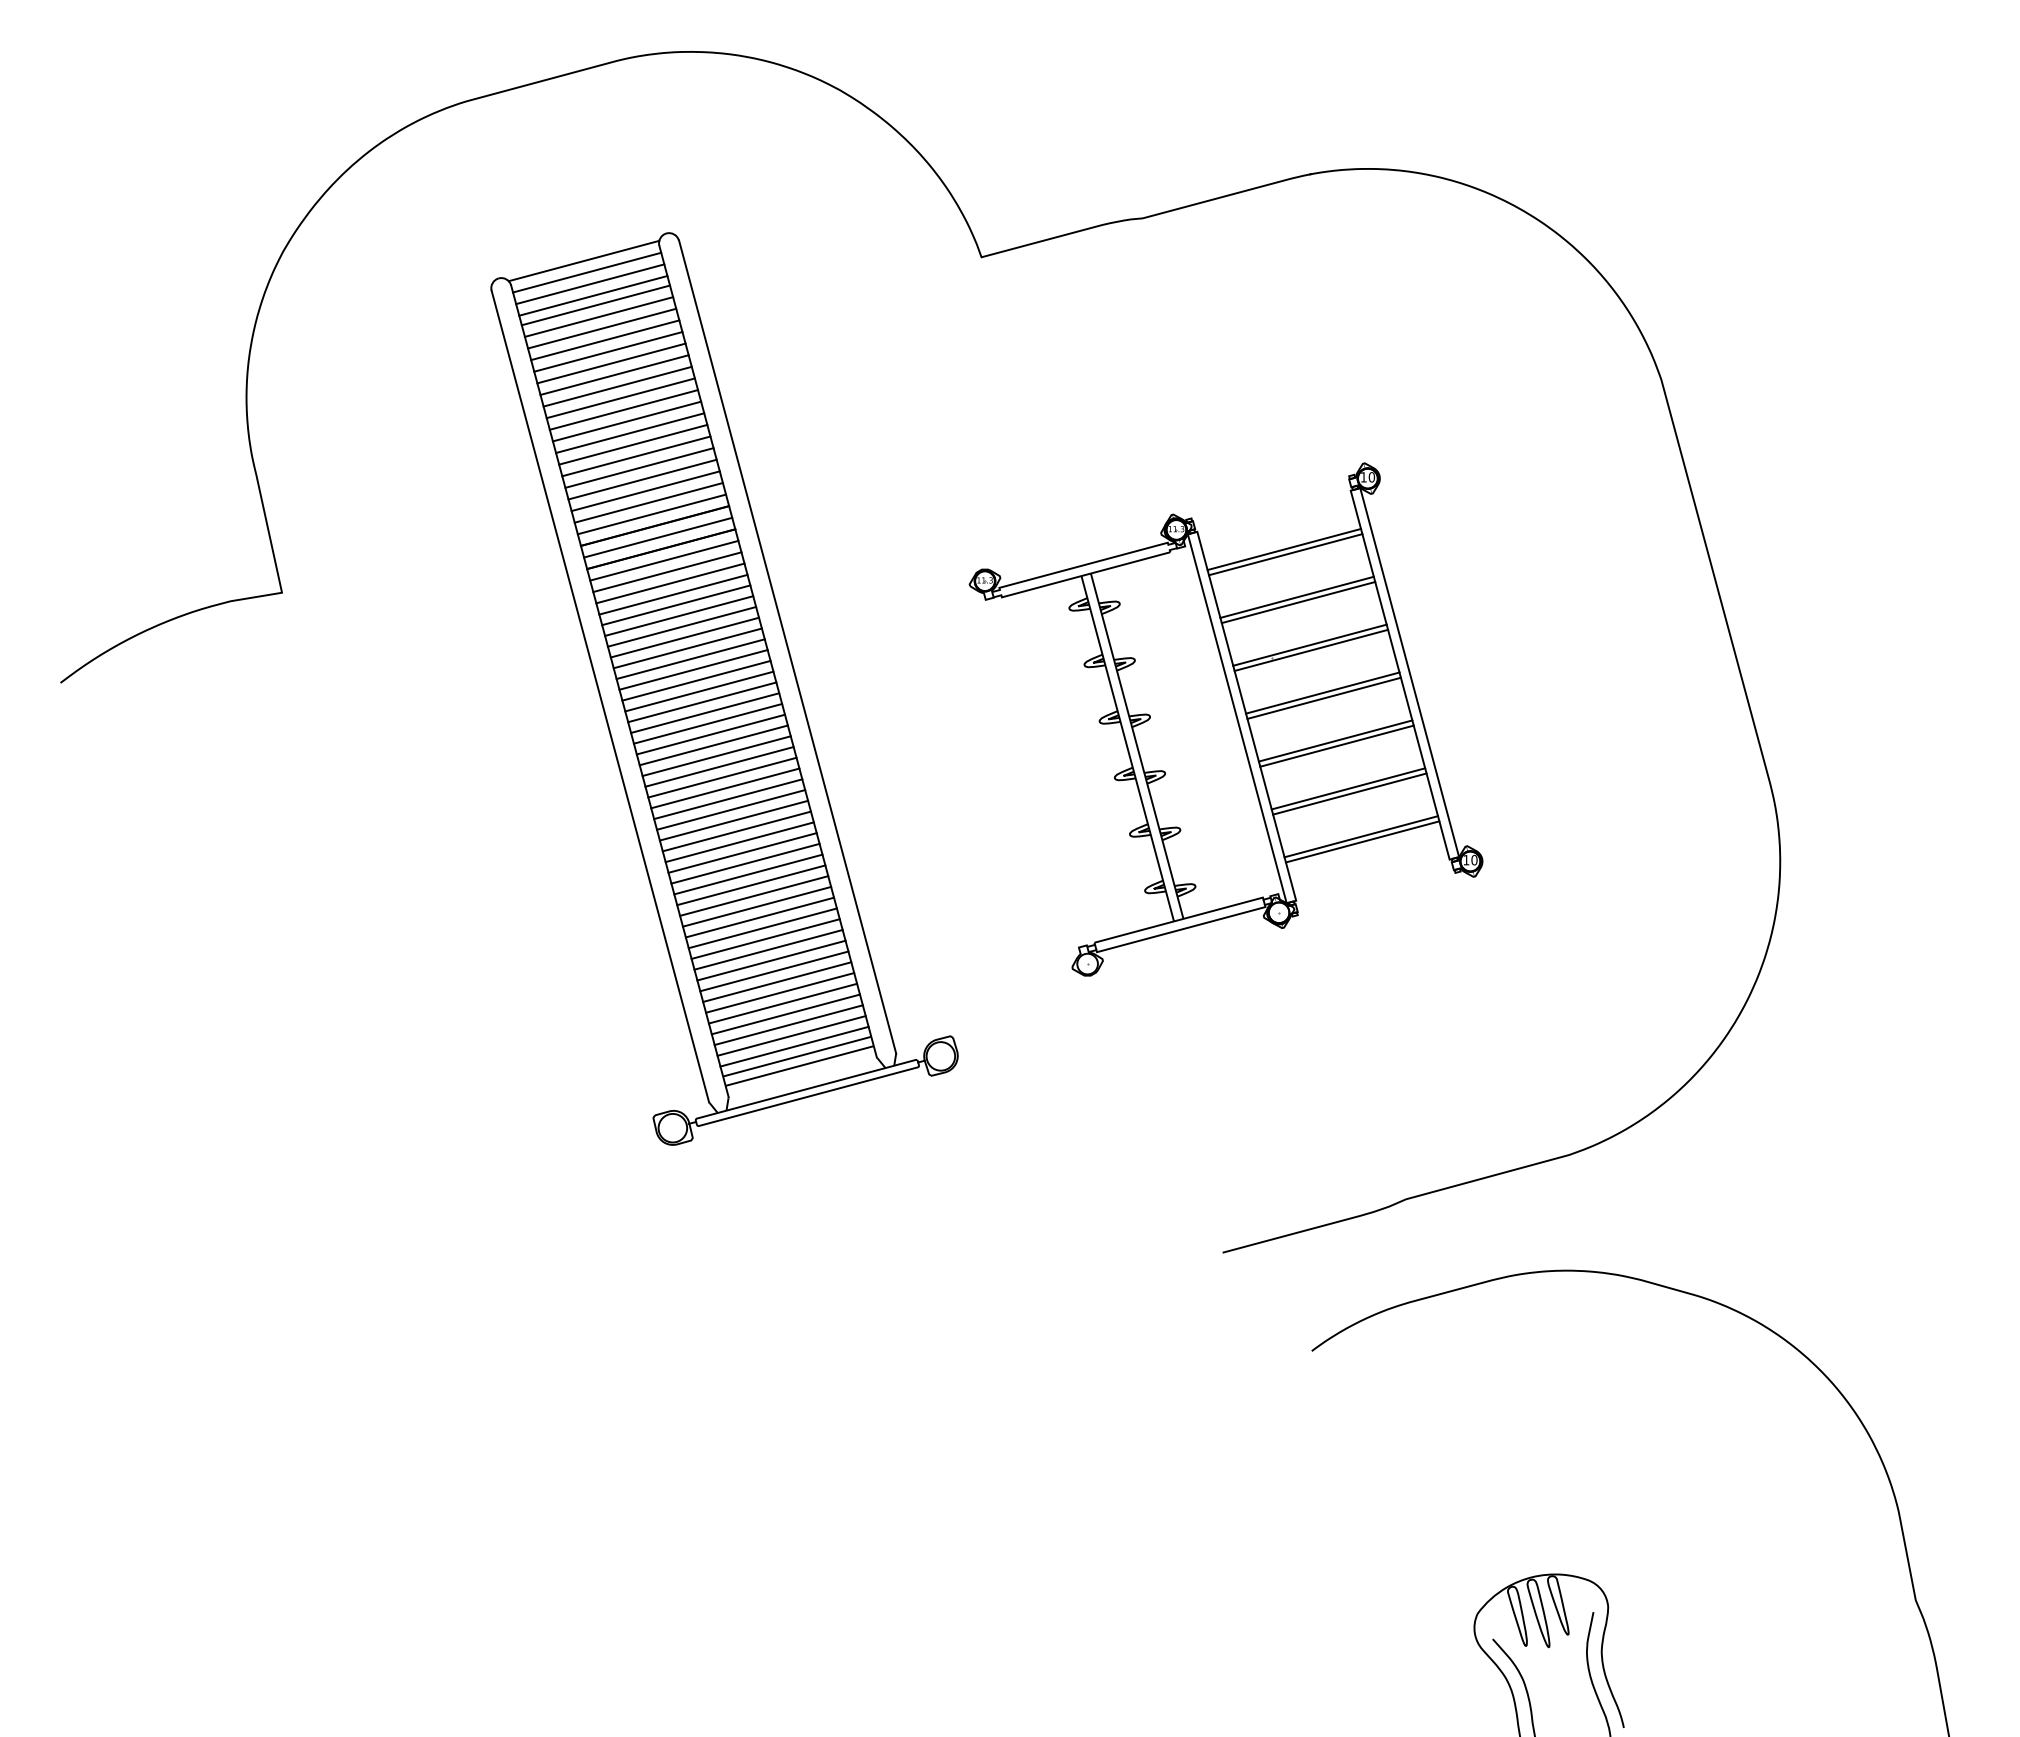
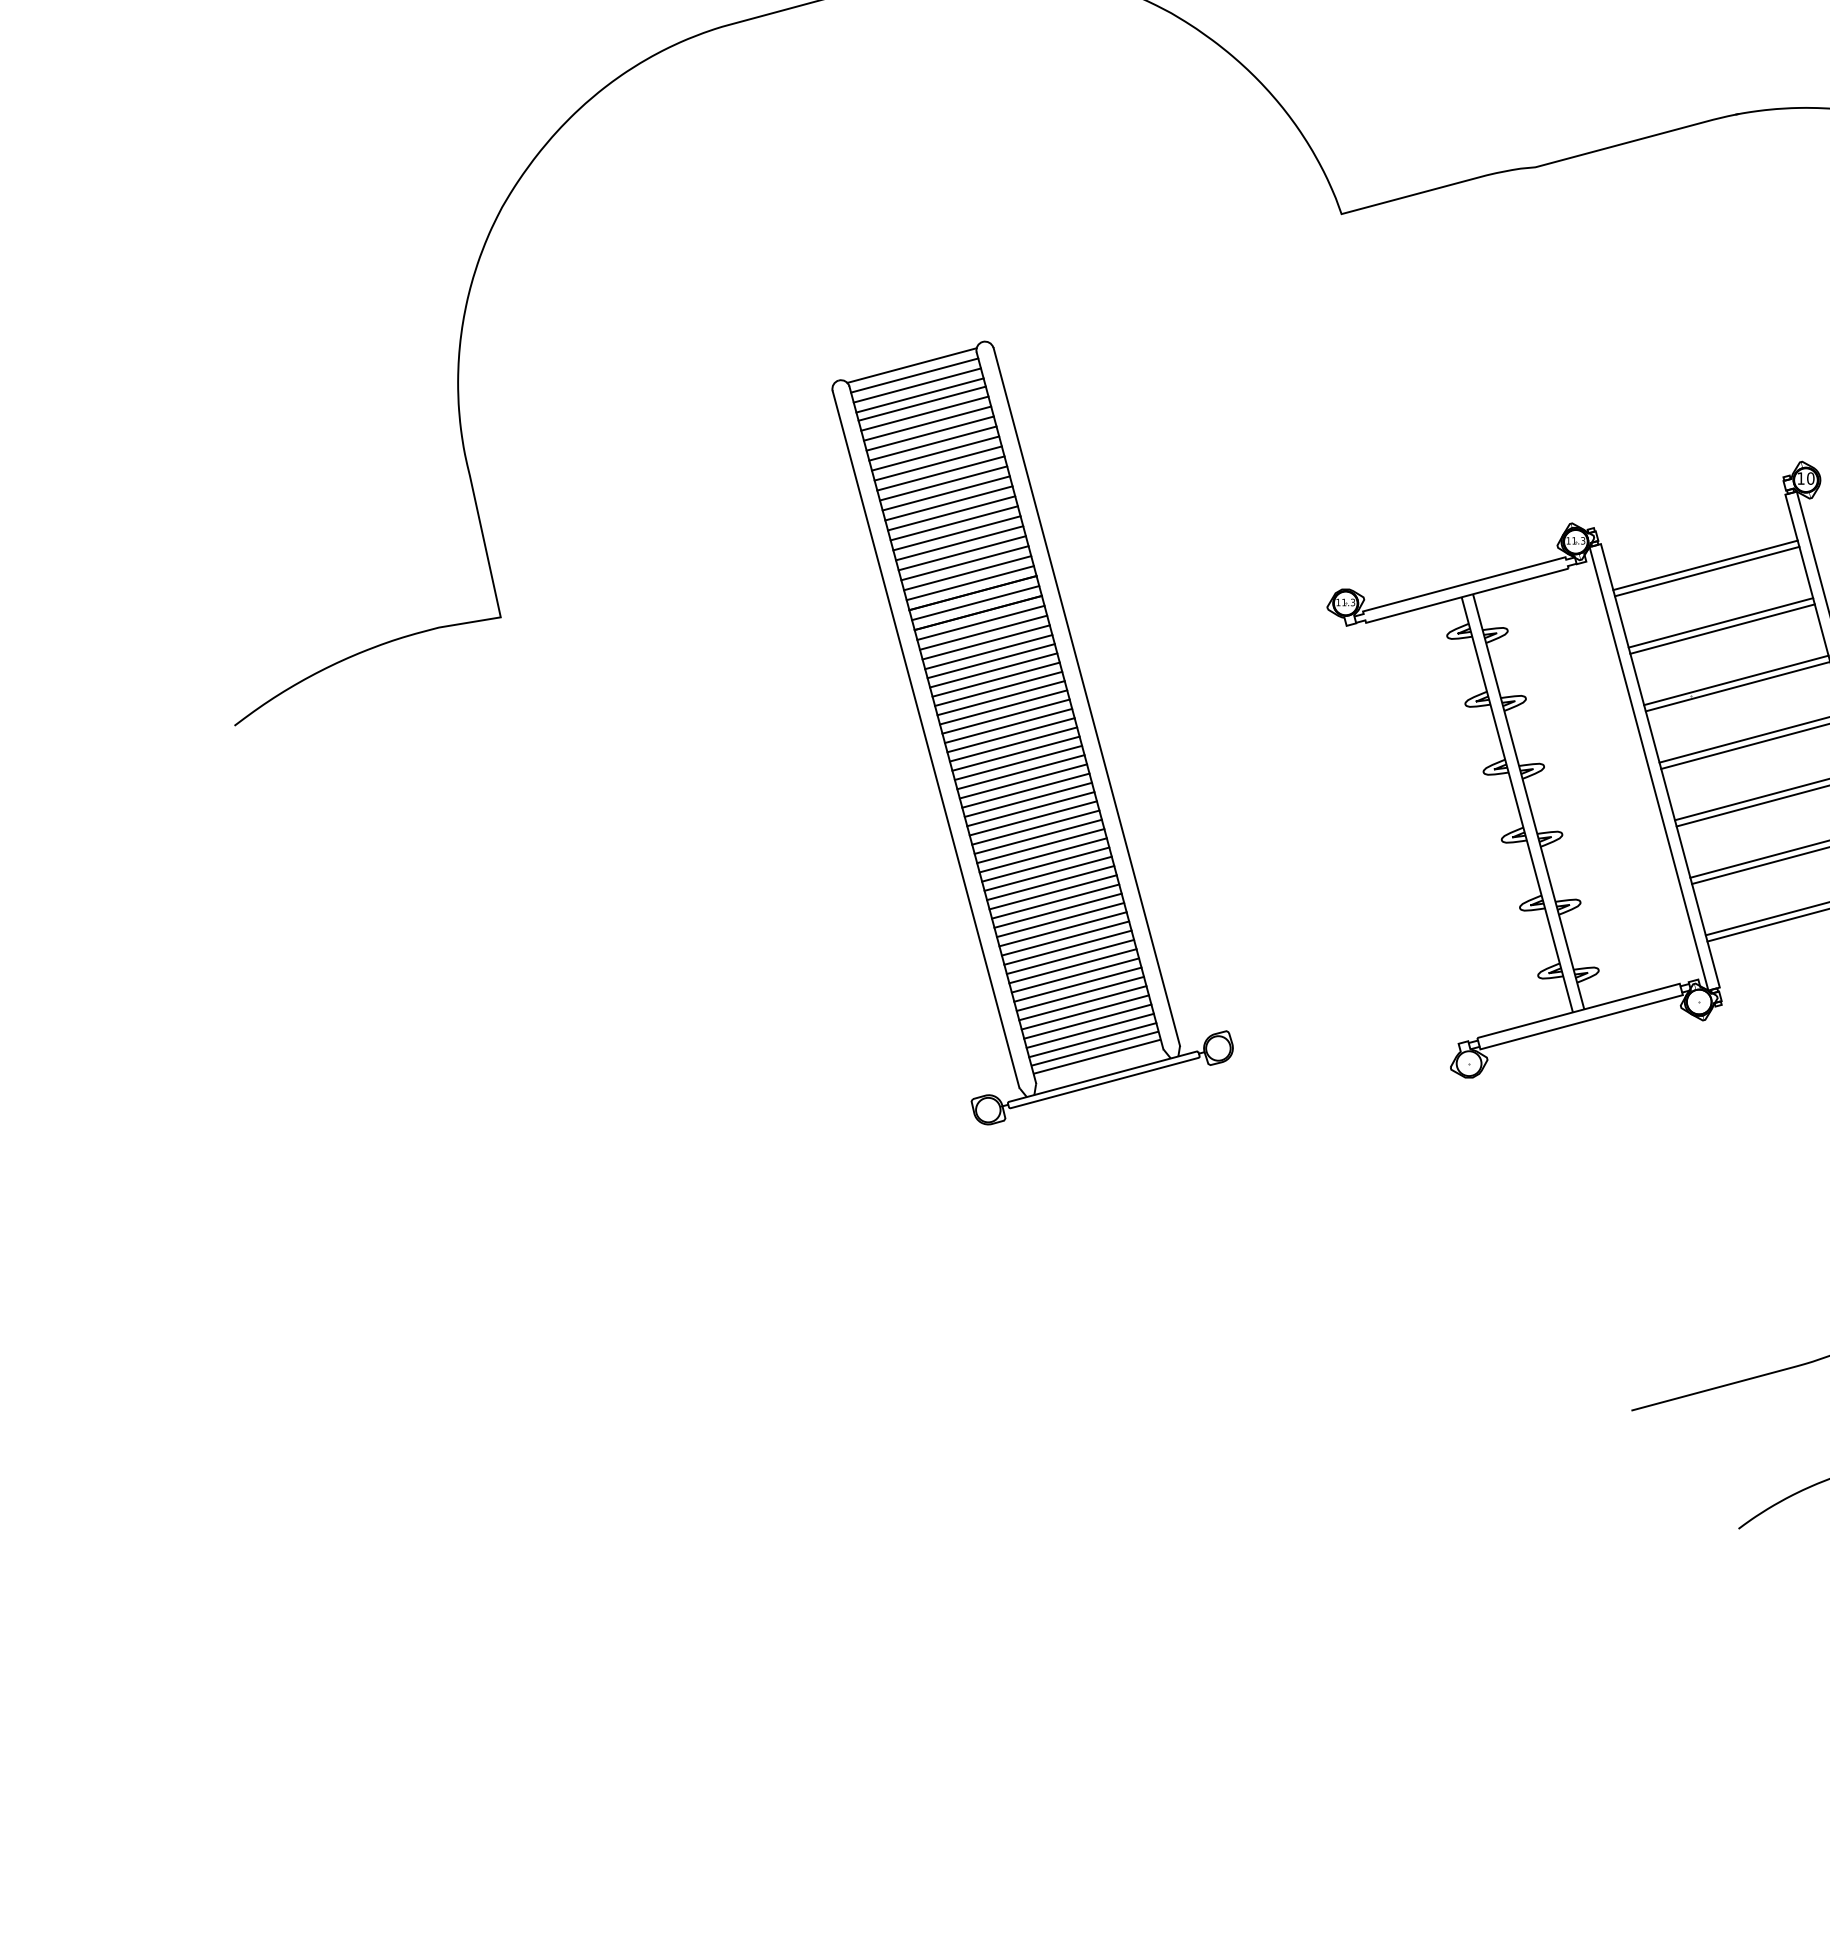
part: (724, 688) -> (1032, 732), size x0.71

